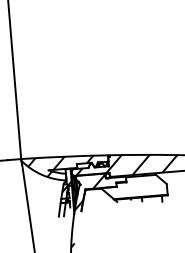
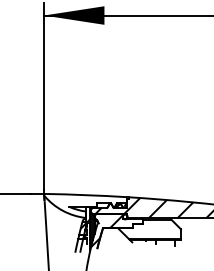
hatch: (61, 165) -> (81, 203), removed

